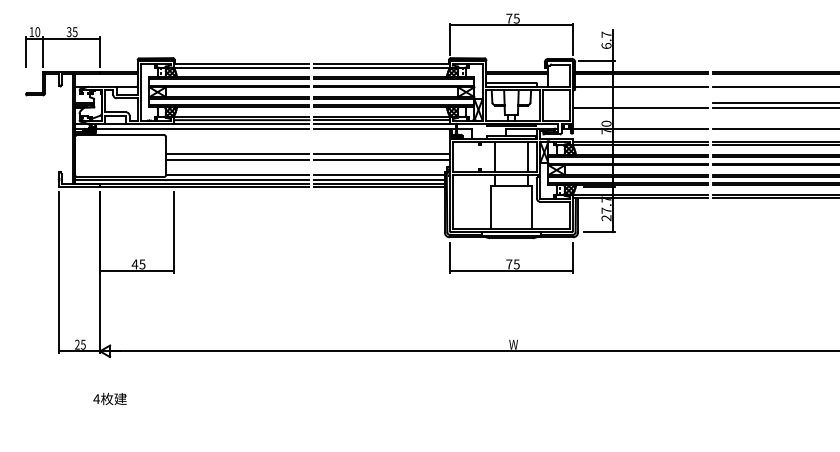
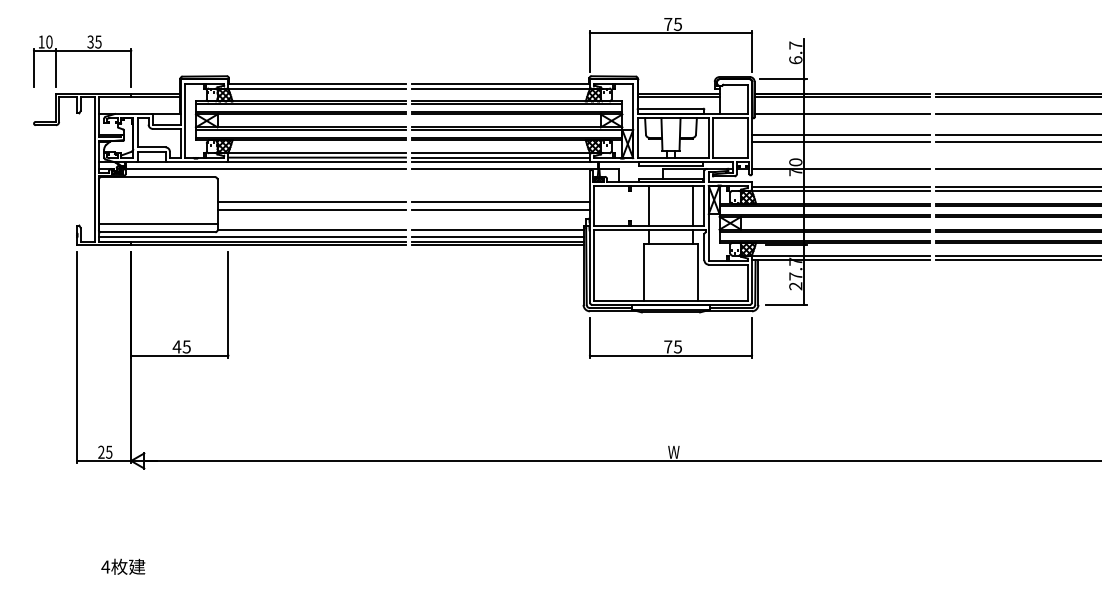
line: (640, 102) -> (840, 134), added
line: (120, 170) -> (157, 223), added
text: (109, 398) -> (122, 566), moved

